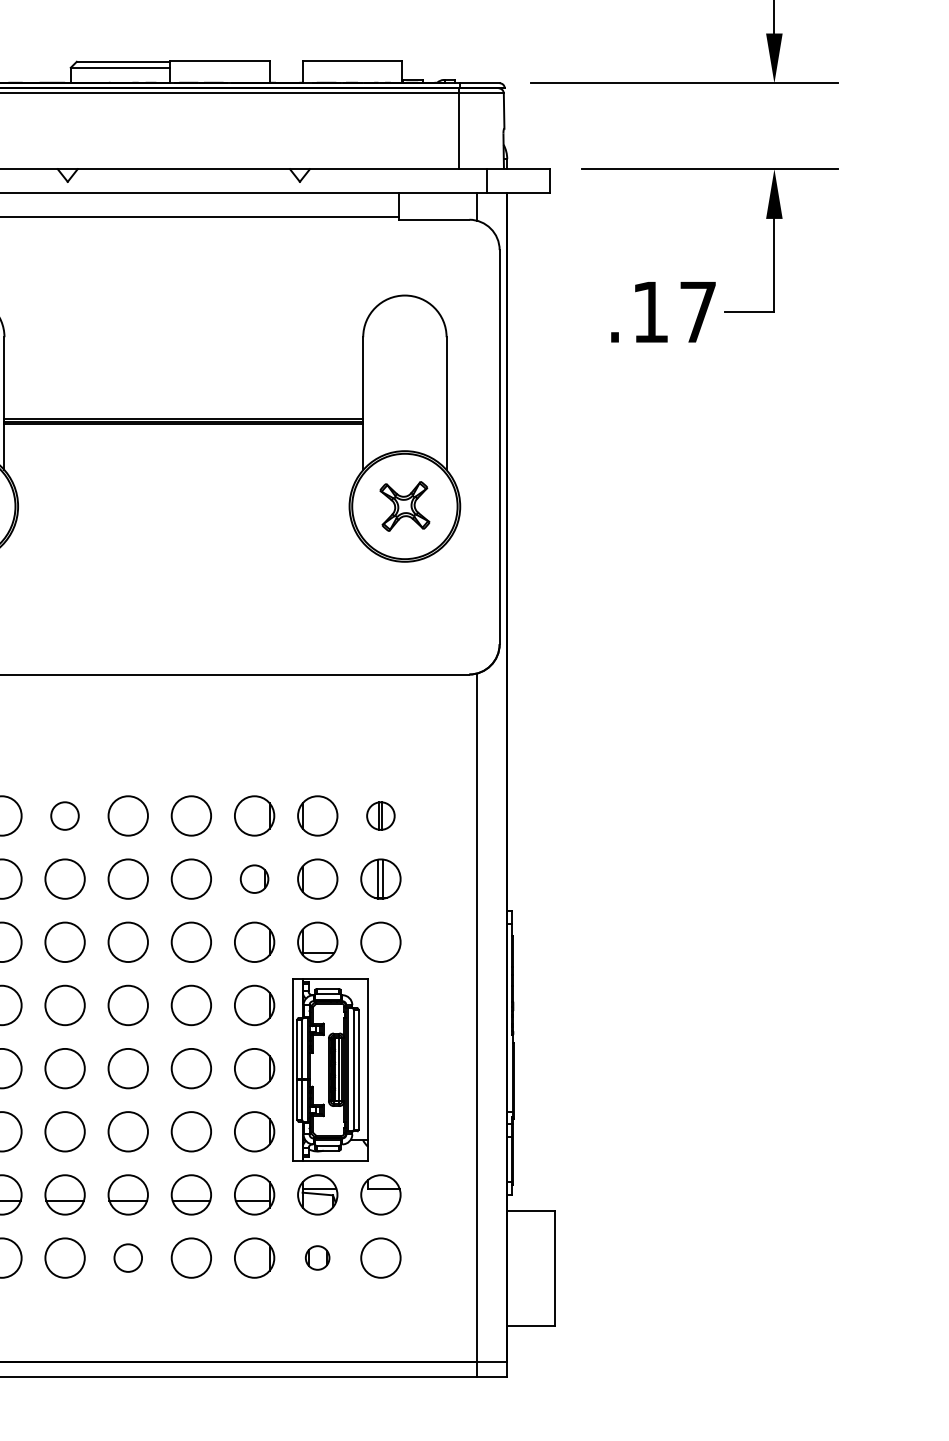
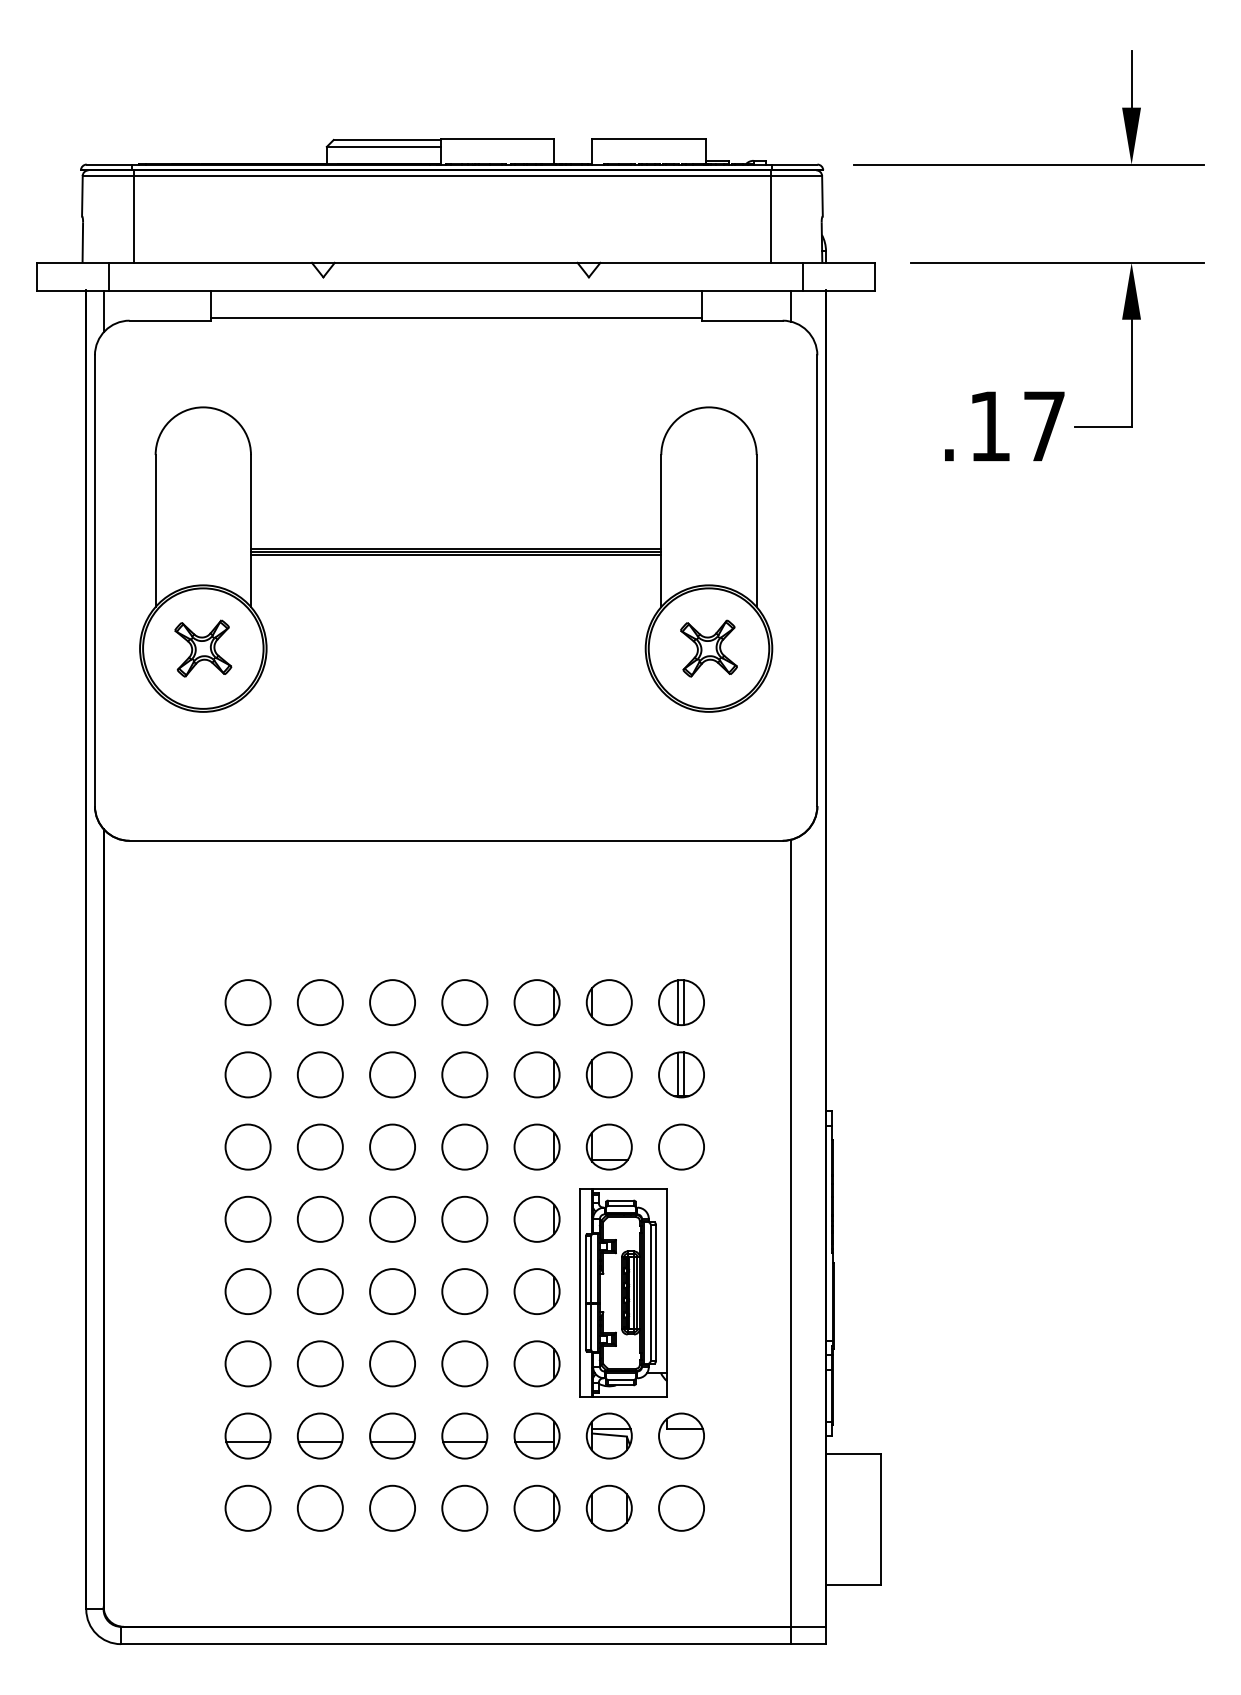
circle: (64, 815) -> (319, 1002), size x1.43
part: (380, 815) -> (681, 1002), size x1.43
part: (254, 878) -> (536, 1074), size x1.43
circle: (128, 1257) -> (392, 1507), size x1.43
part: (317, 1257) -> (608, 1507), size x1.67

